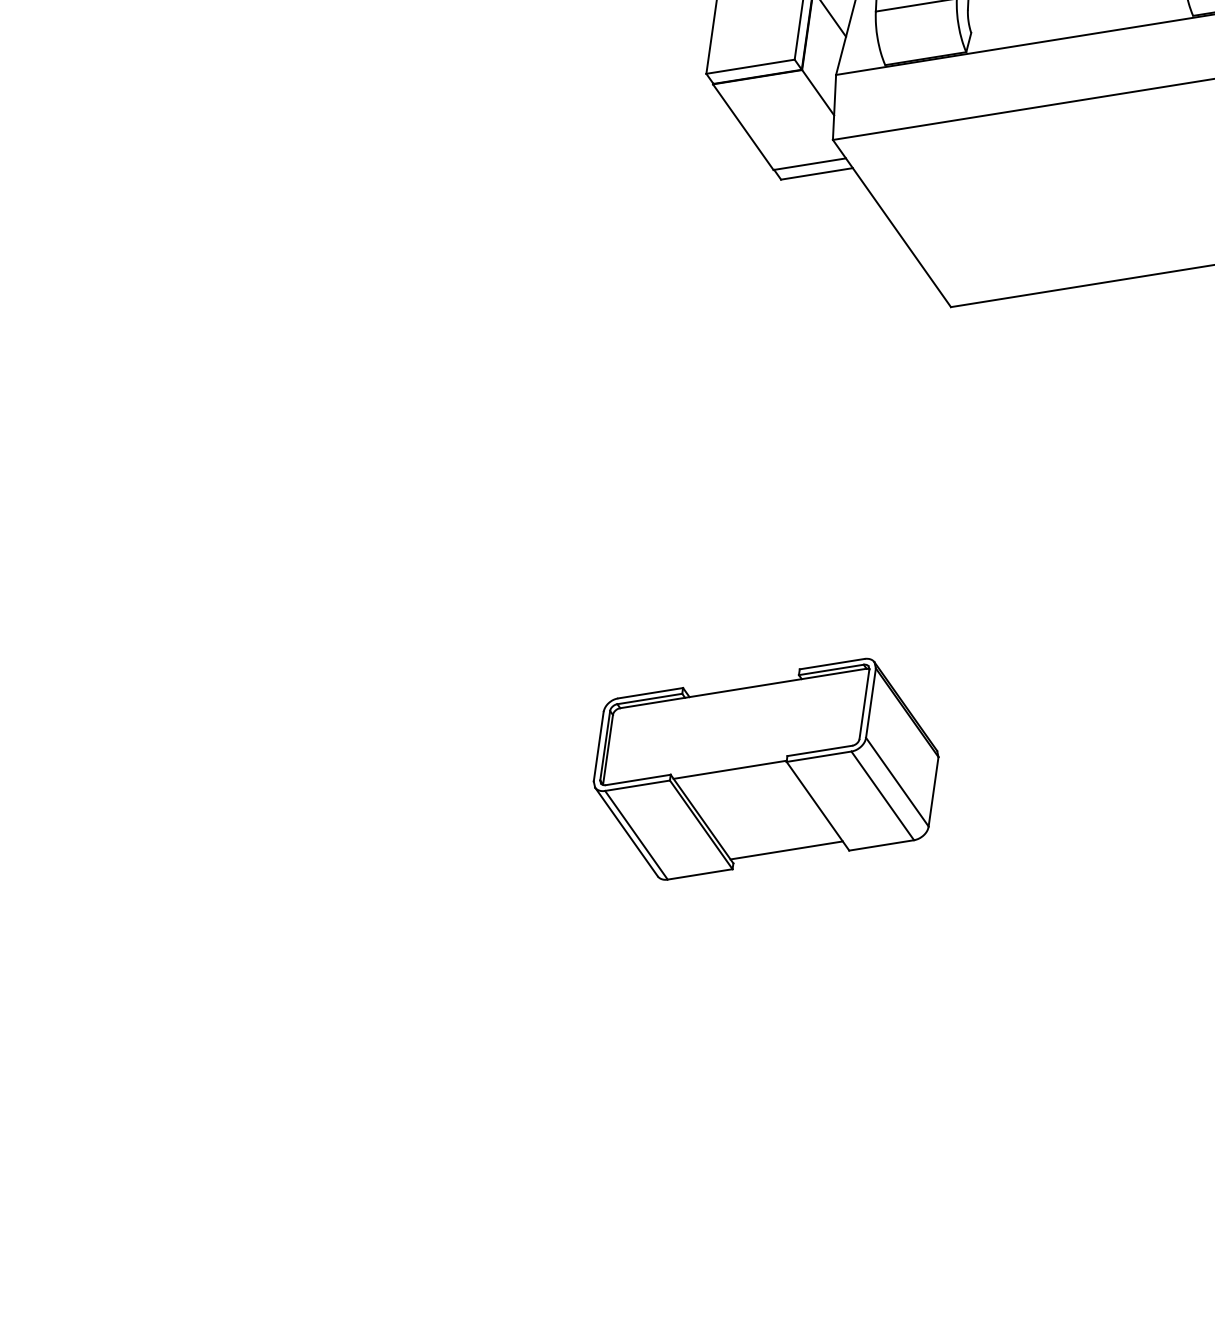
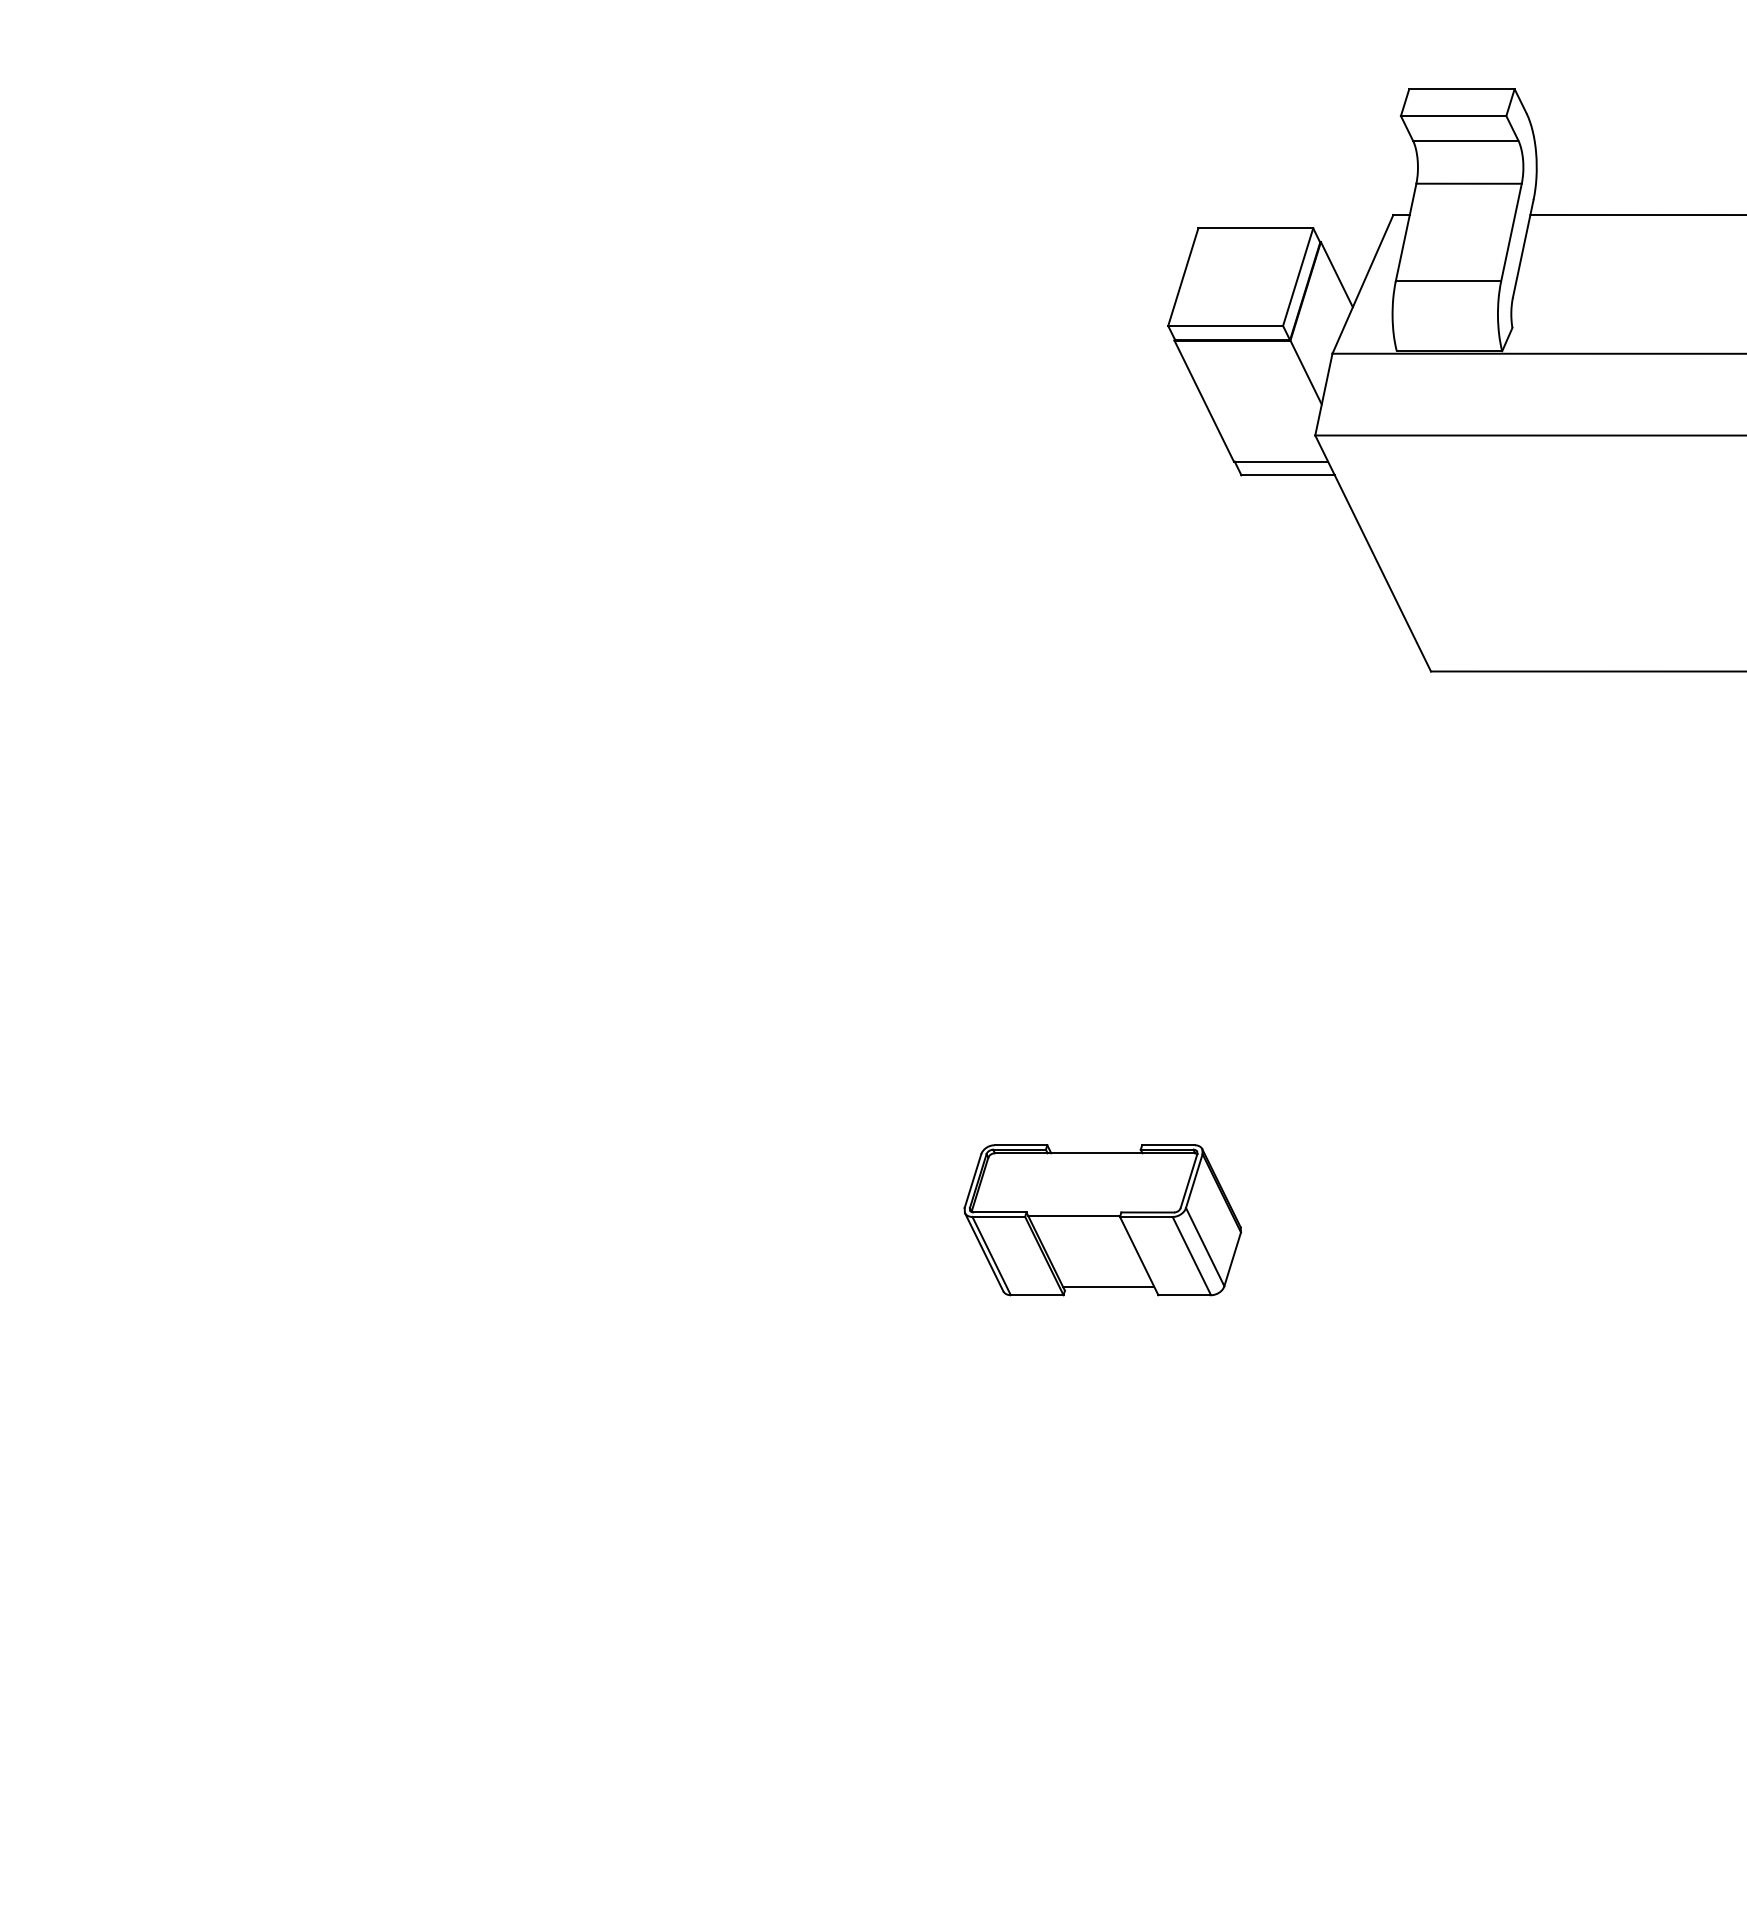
part: (766, 769) -> (1102, 1220), size x0.62

